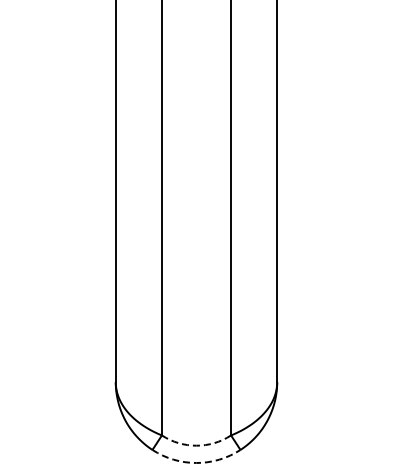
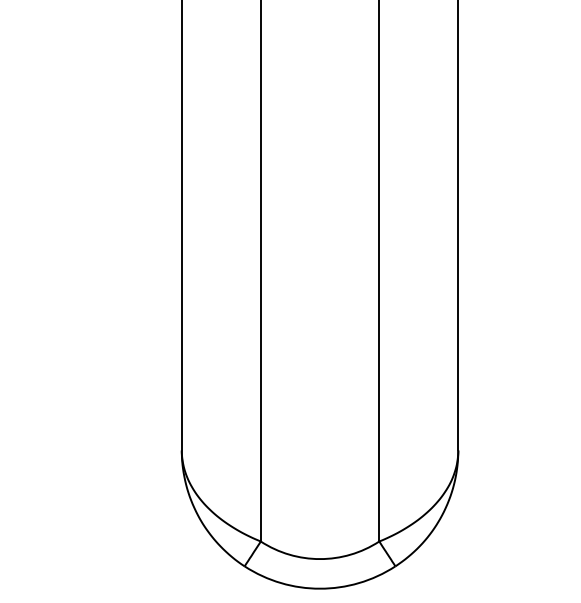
arc: (196, 445) -> (320, 558), dashed -> solid
arc: (196, 462) -> (320, 587), dashed -> solid

